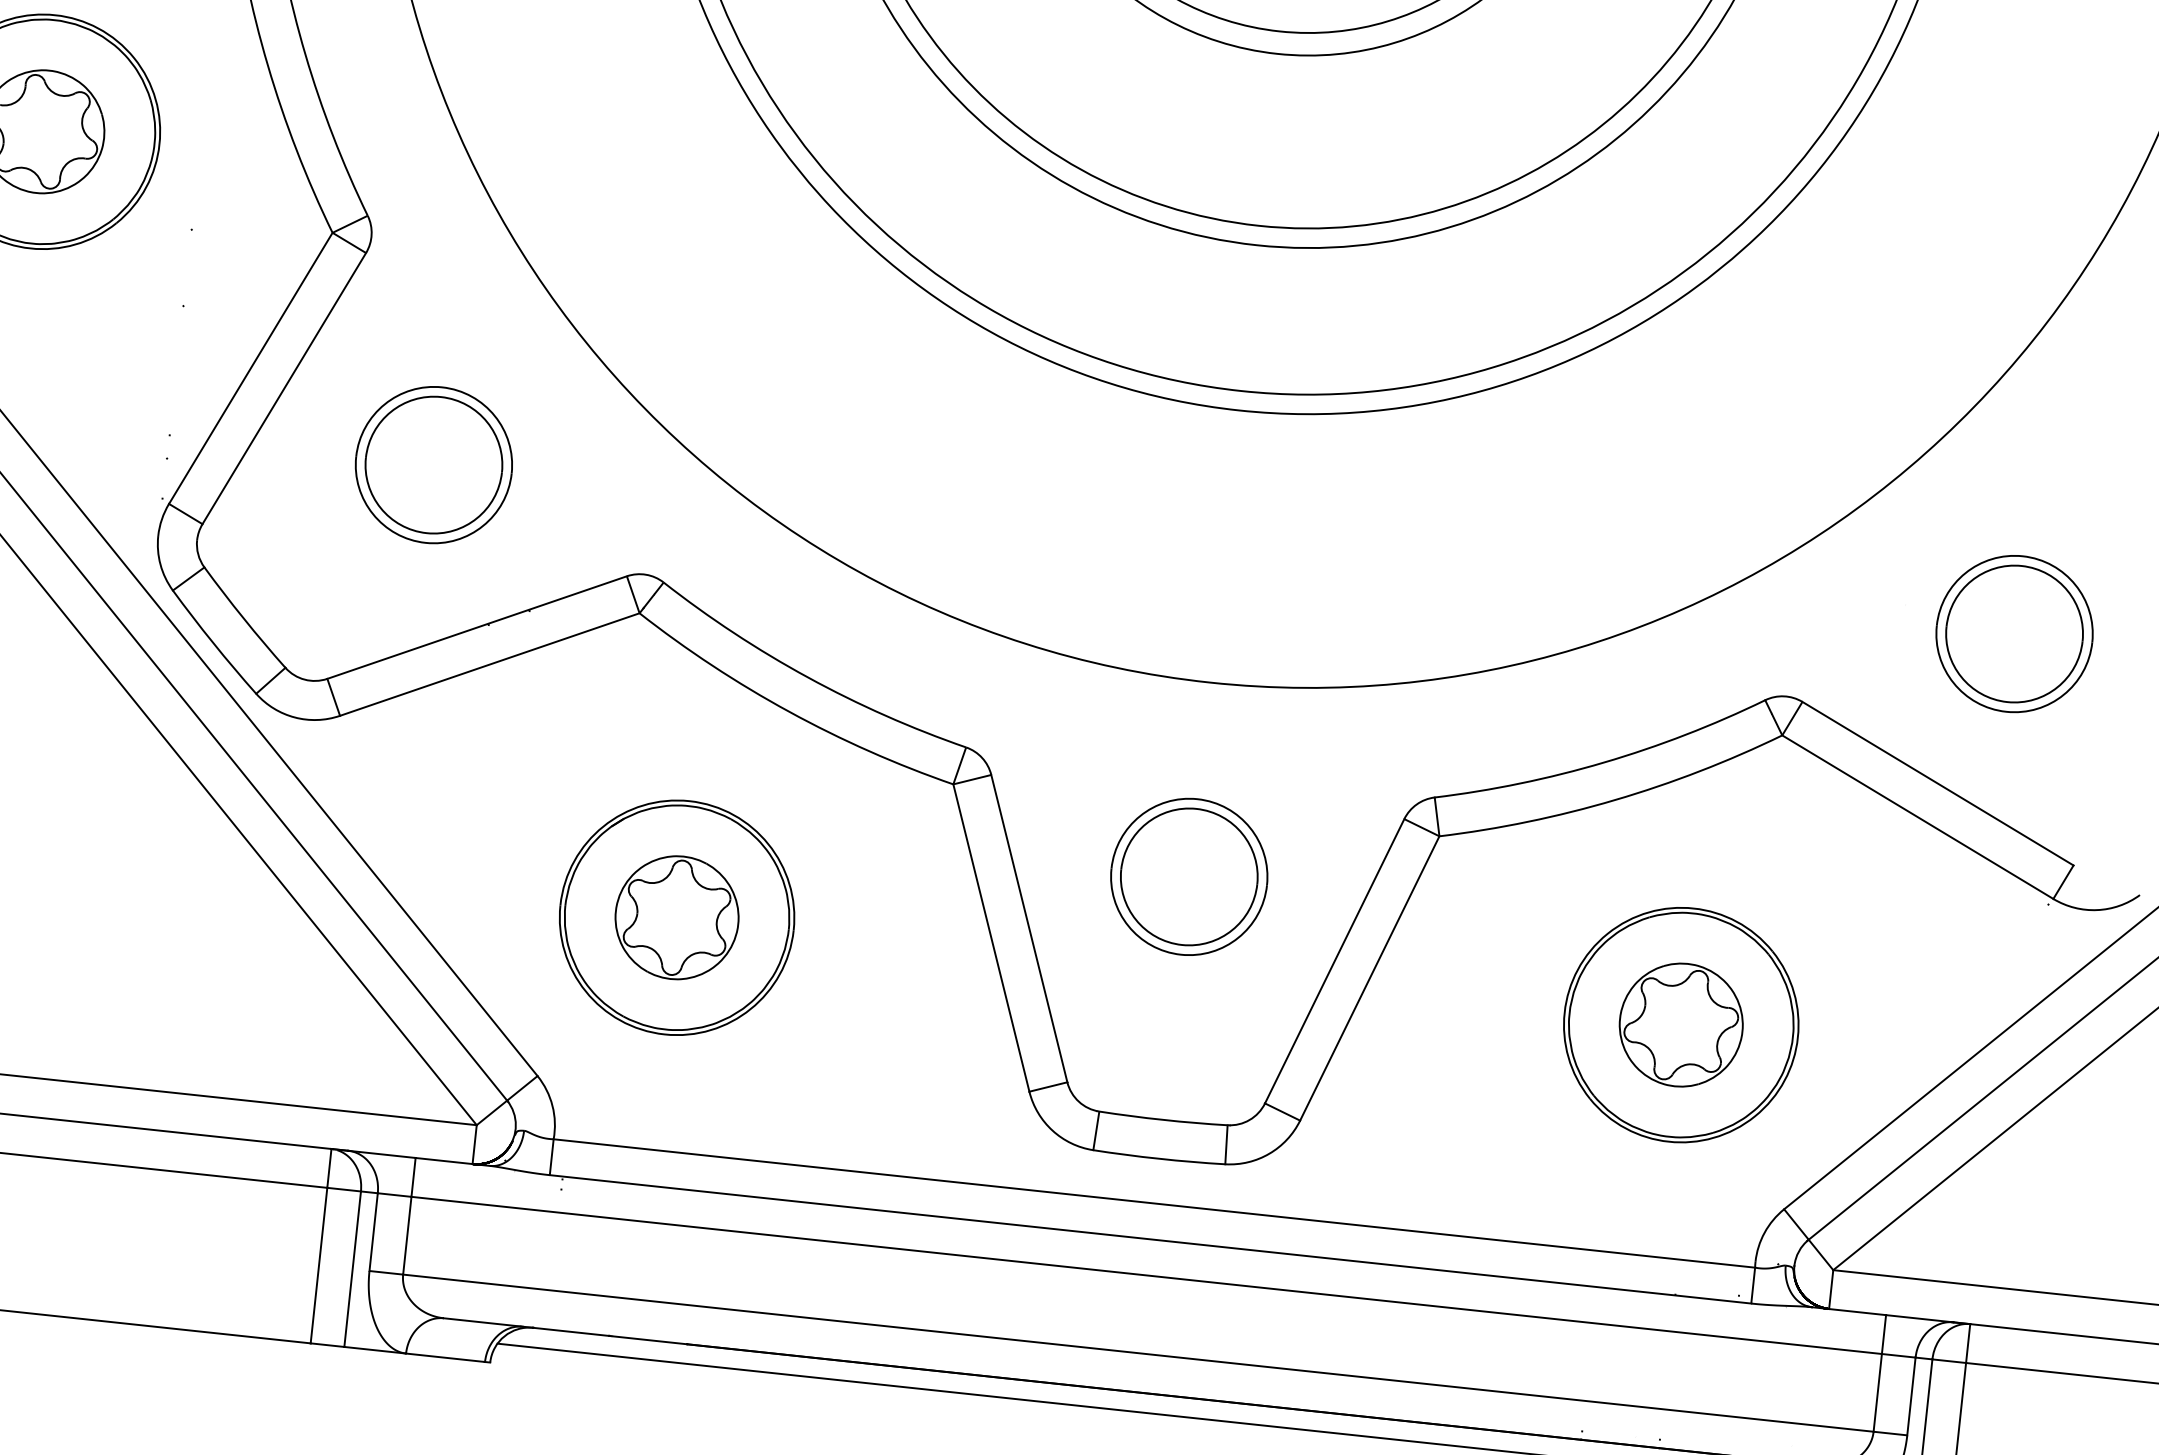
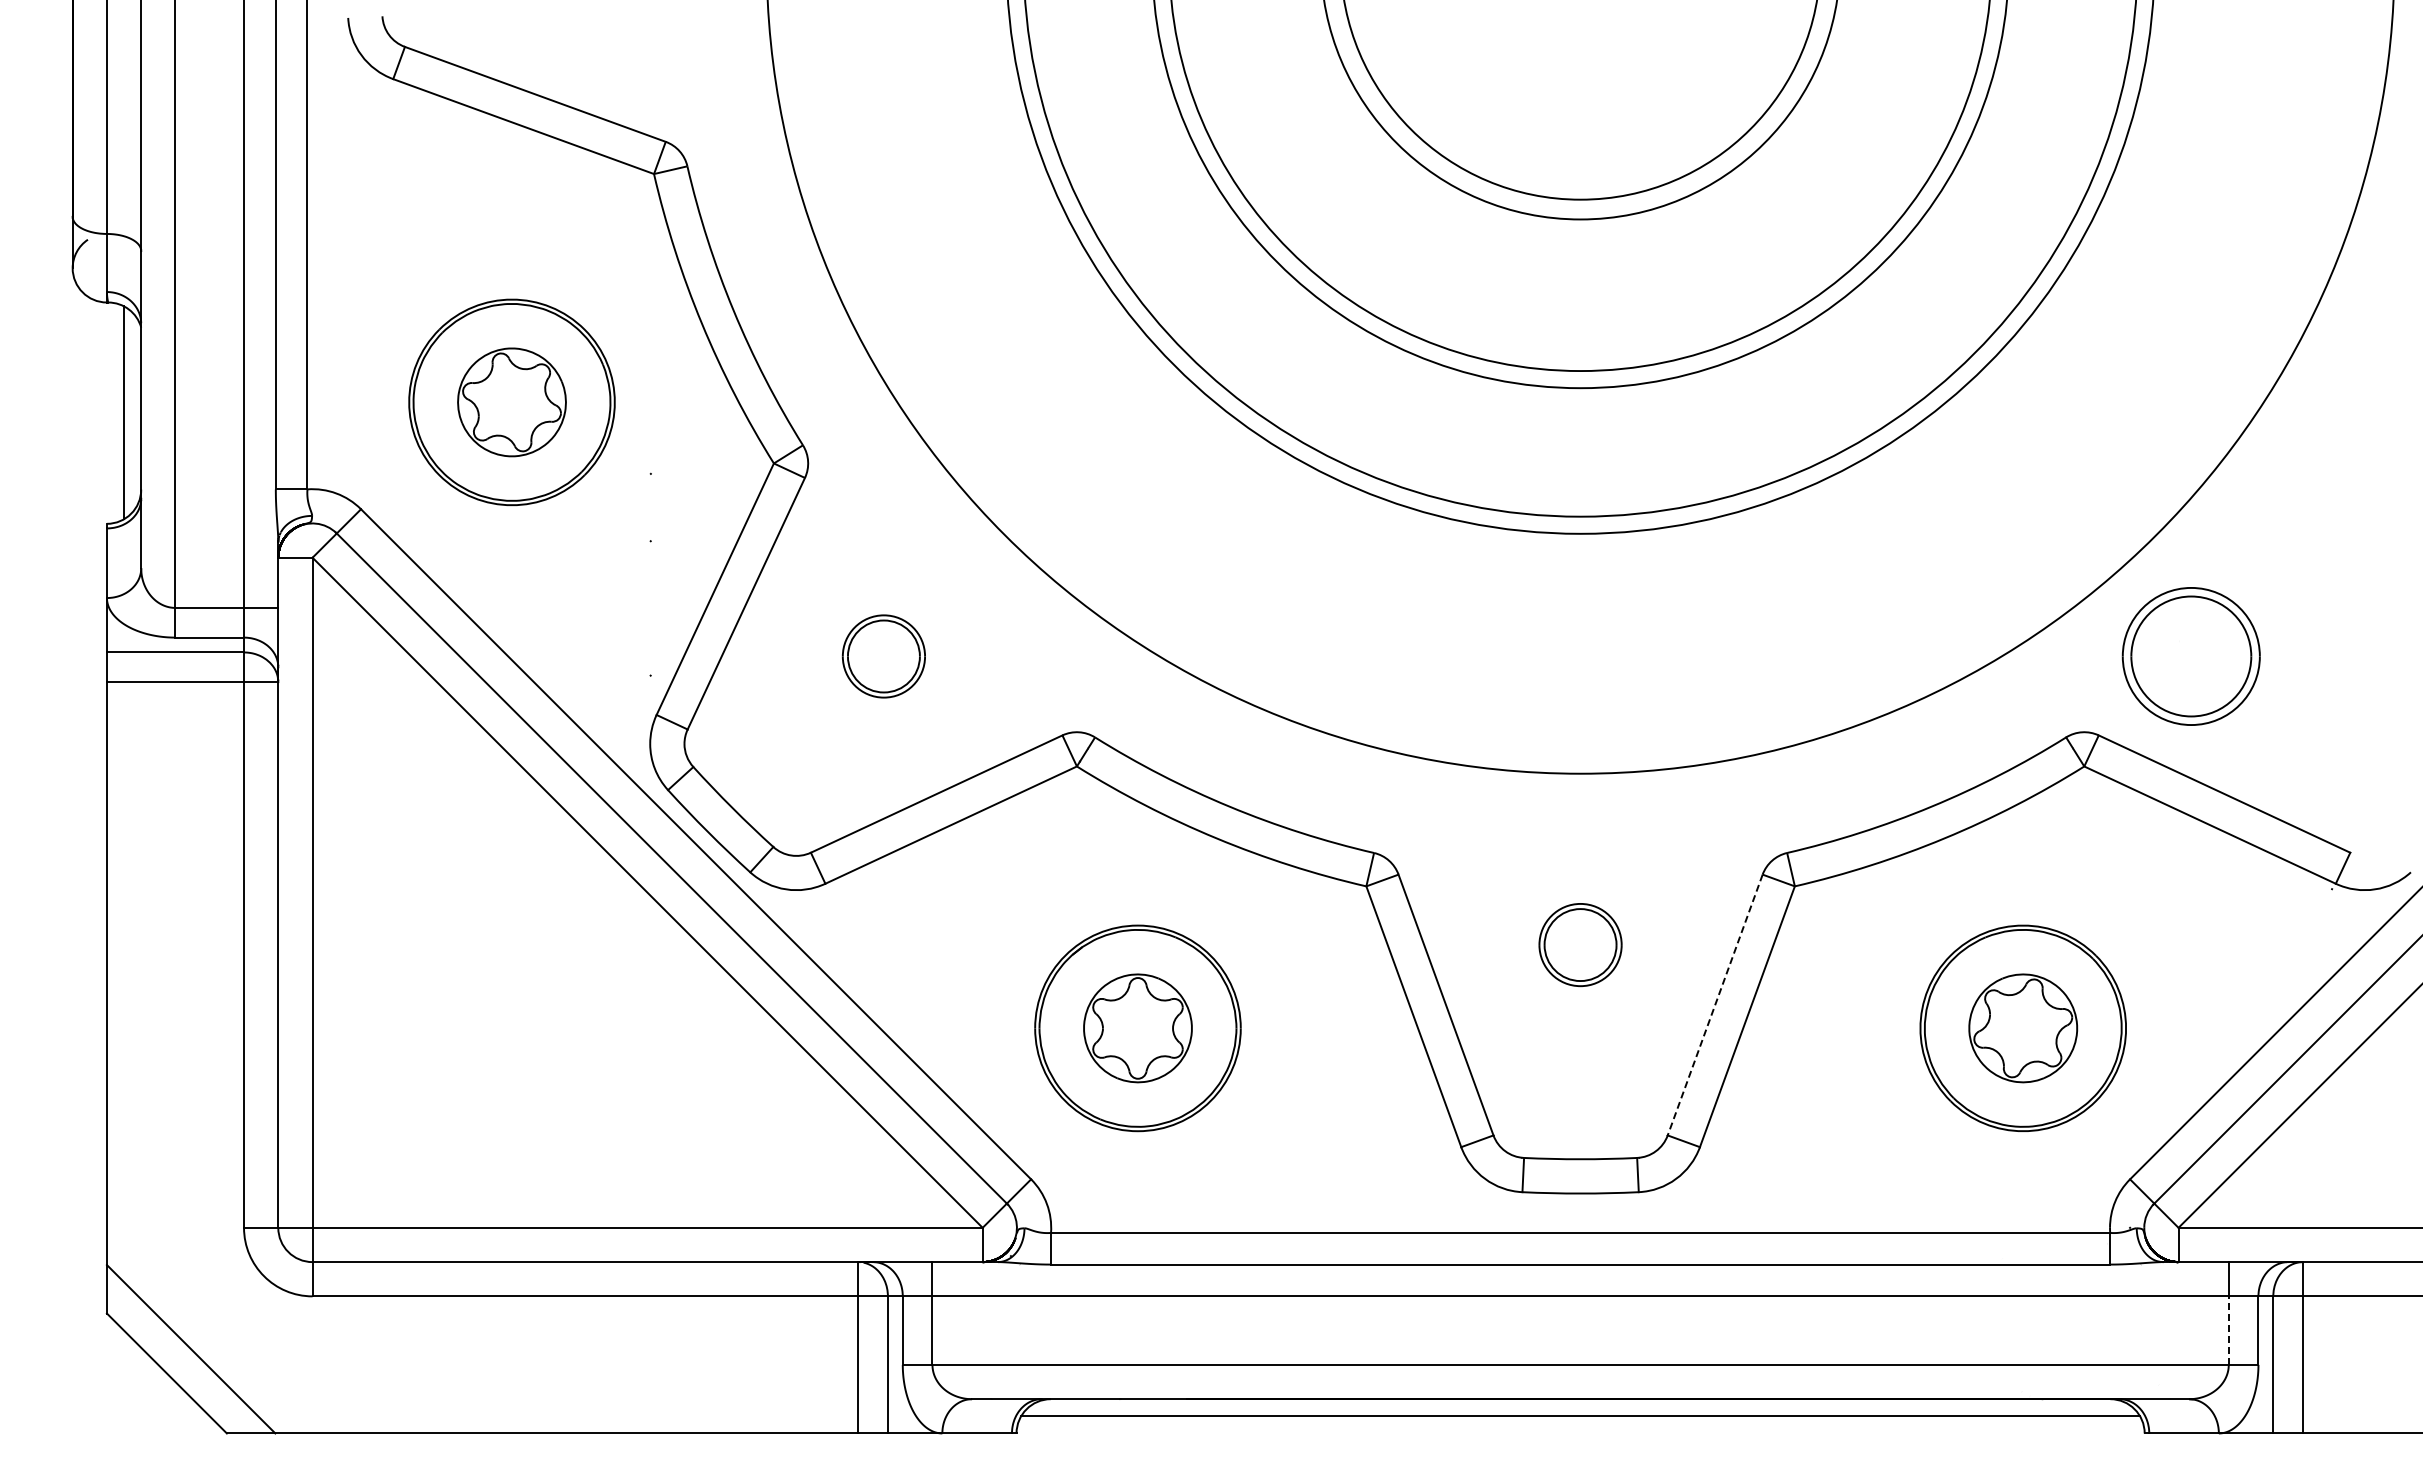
part: (433, 465) -> (883, 656), size x0.6
part: (2013, 633) -> (2190, 656), moved
part: (1189, 876) -> (1580, 944), size x0.6
line: (1334, 961) -> (1715, 1005), solid -> dashed
line: (1877, 1392) -> (2228, 1330), solid -> dashed

